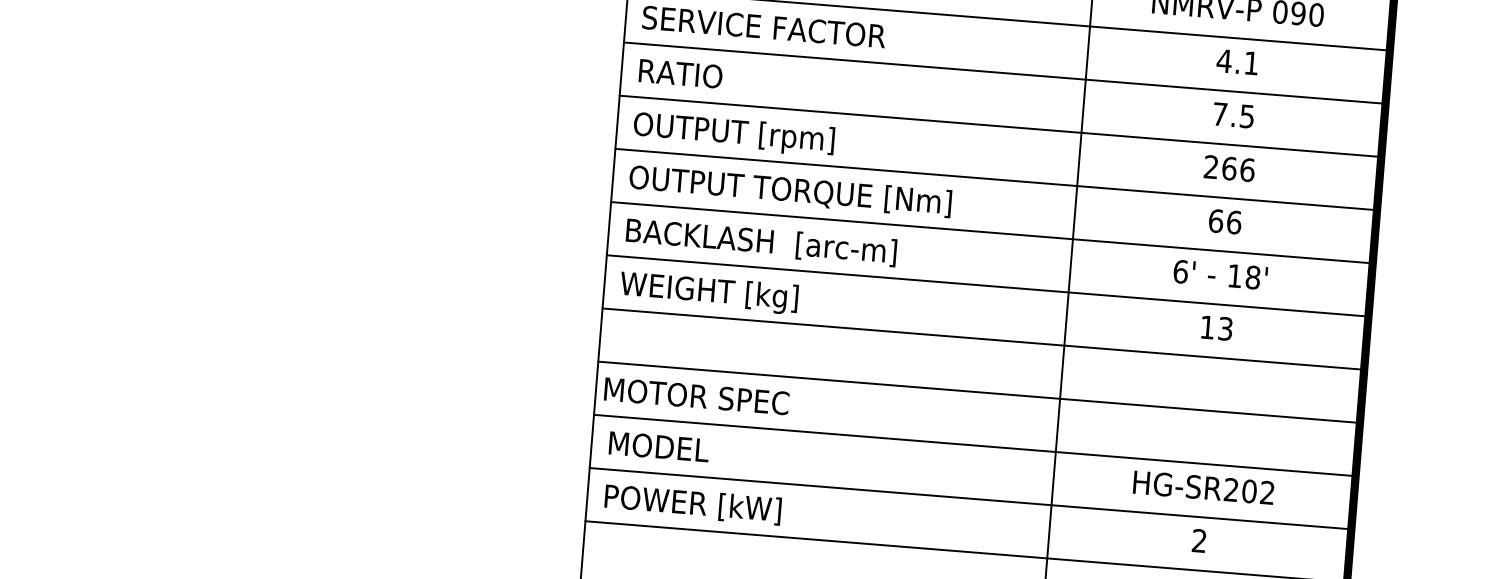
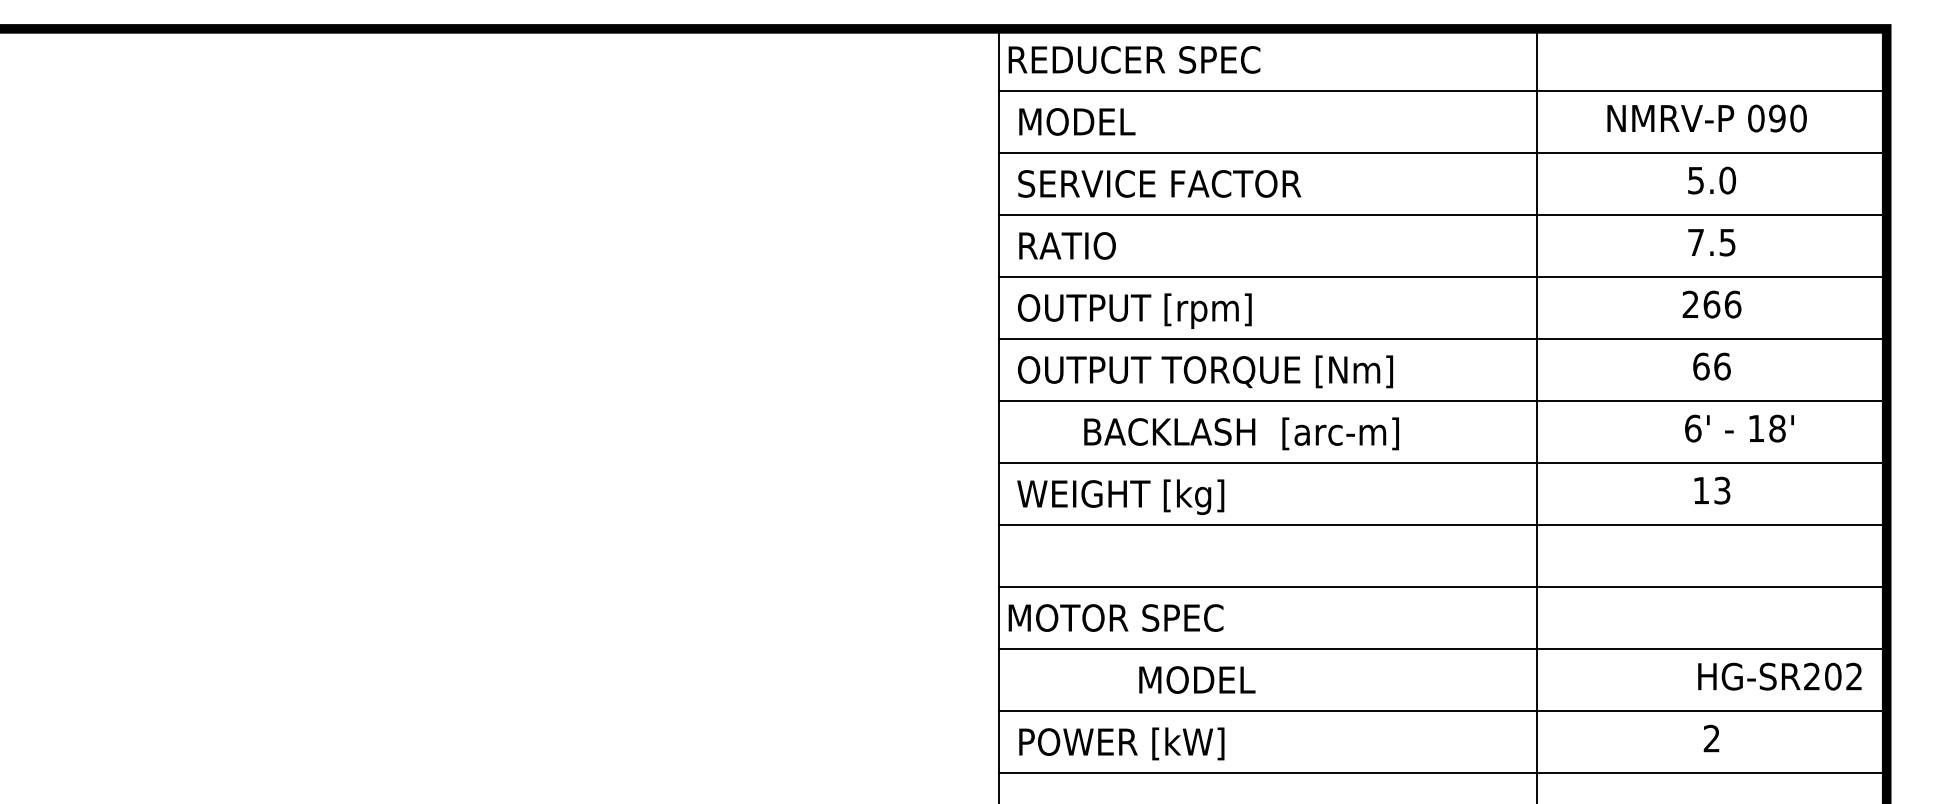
text: (1237, 62) -> (1711, 180), 4.1 -> 5.0
text: (761, 242) -> (1241, 433), moved
text: (1220, 274) -> (1739, 428), moved
text: (659, 446) -> (1197, 679), moved
text: (1203, 487) -> (1779, 676), moved

